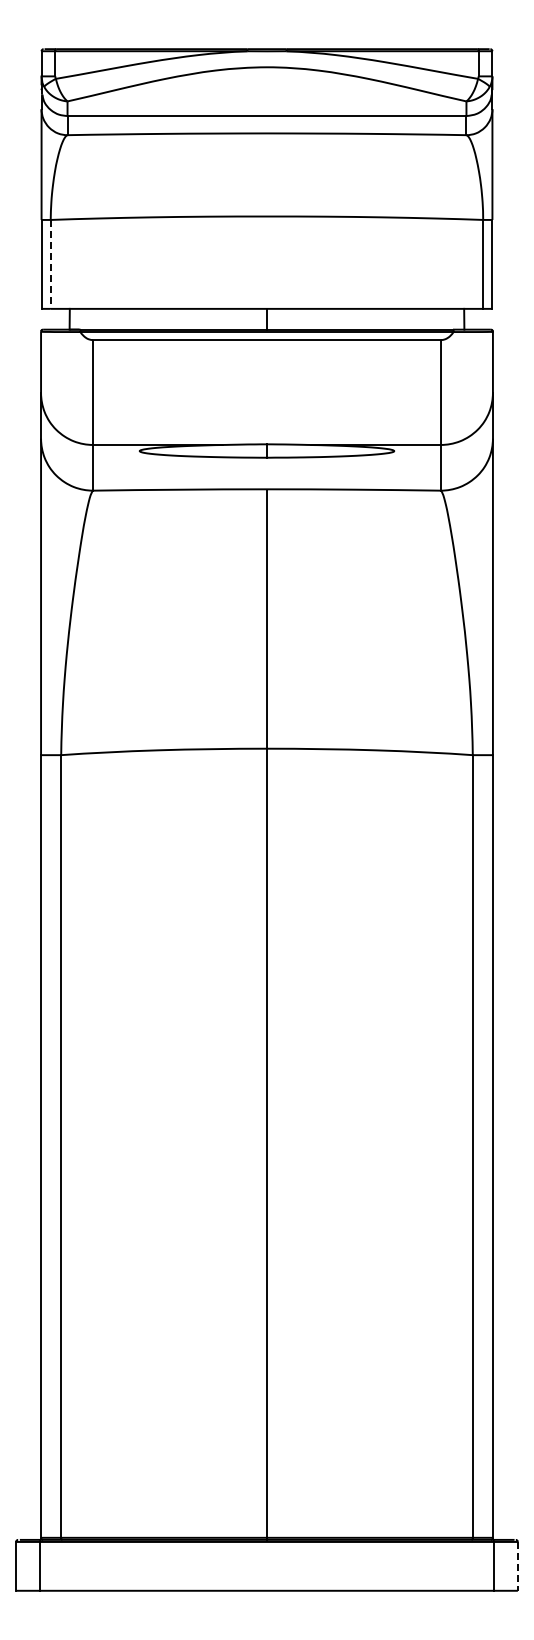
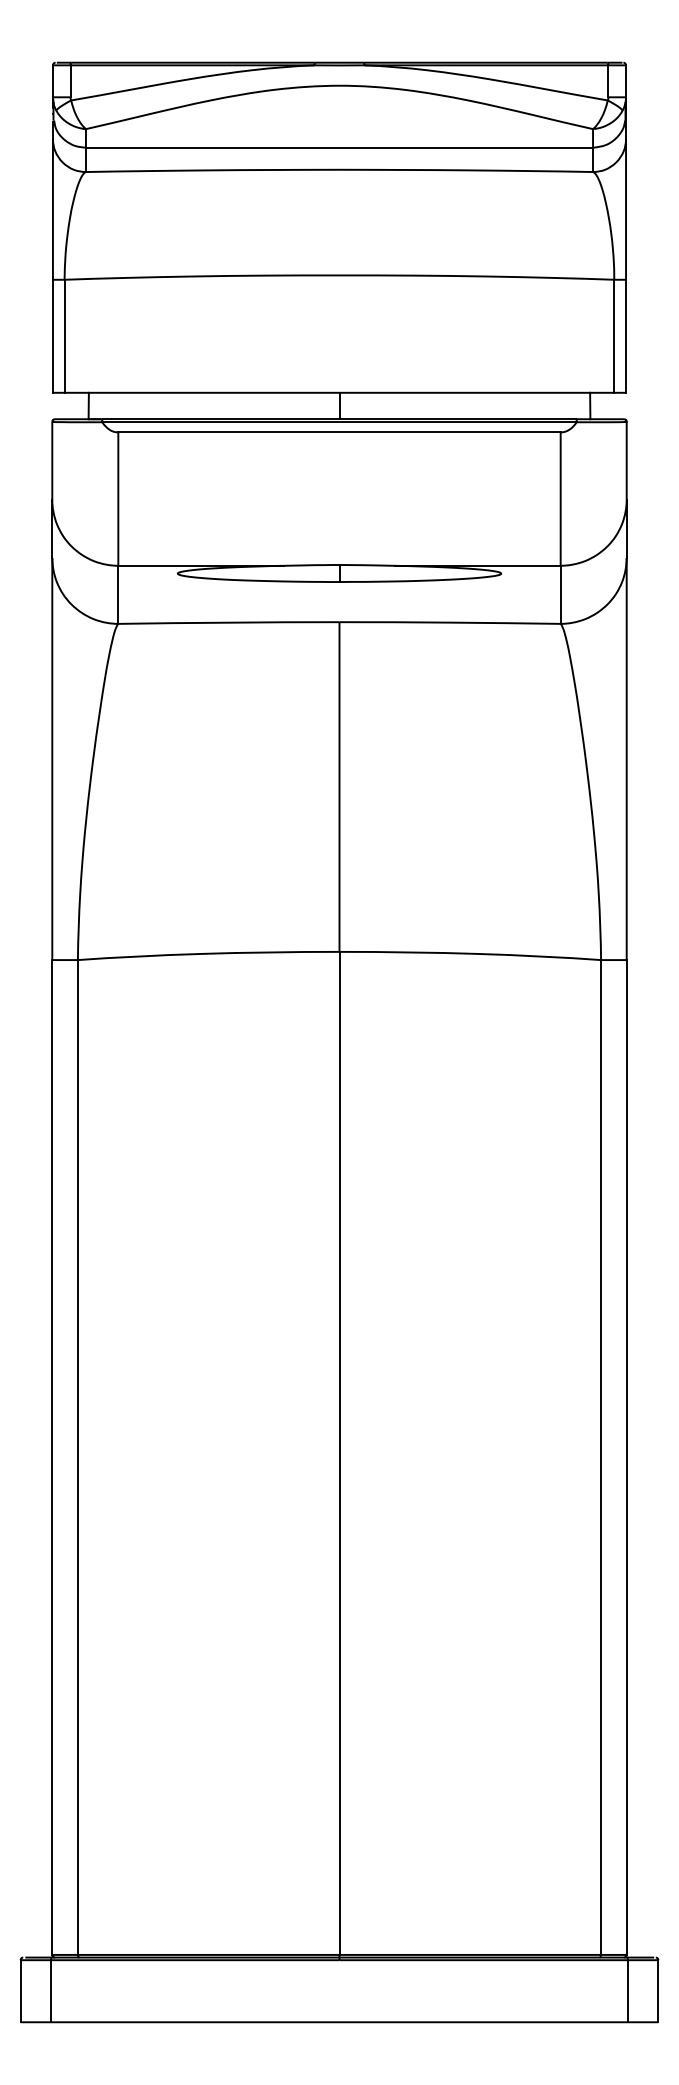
line: (50, 264) -> (64, 336), dashed -> solid
line: (517, 1566) -> (657, 1991), dashed -> solid

